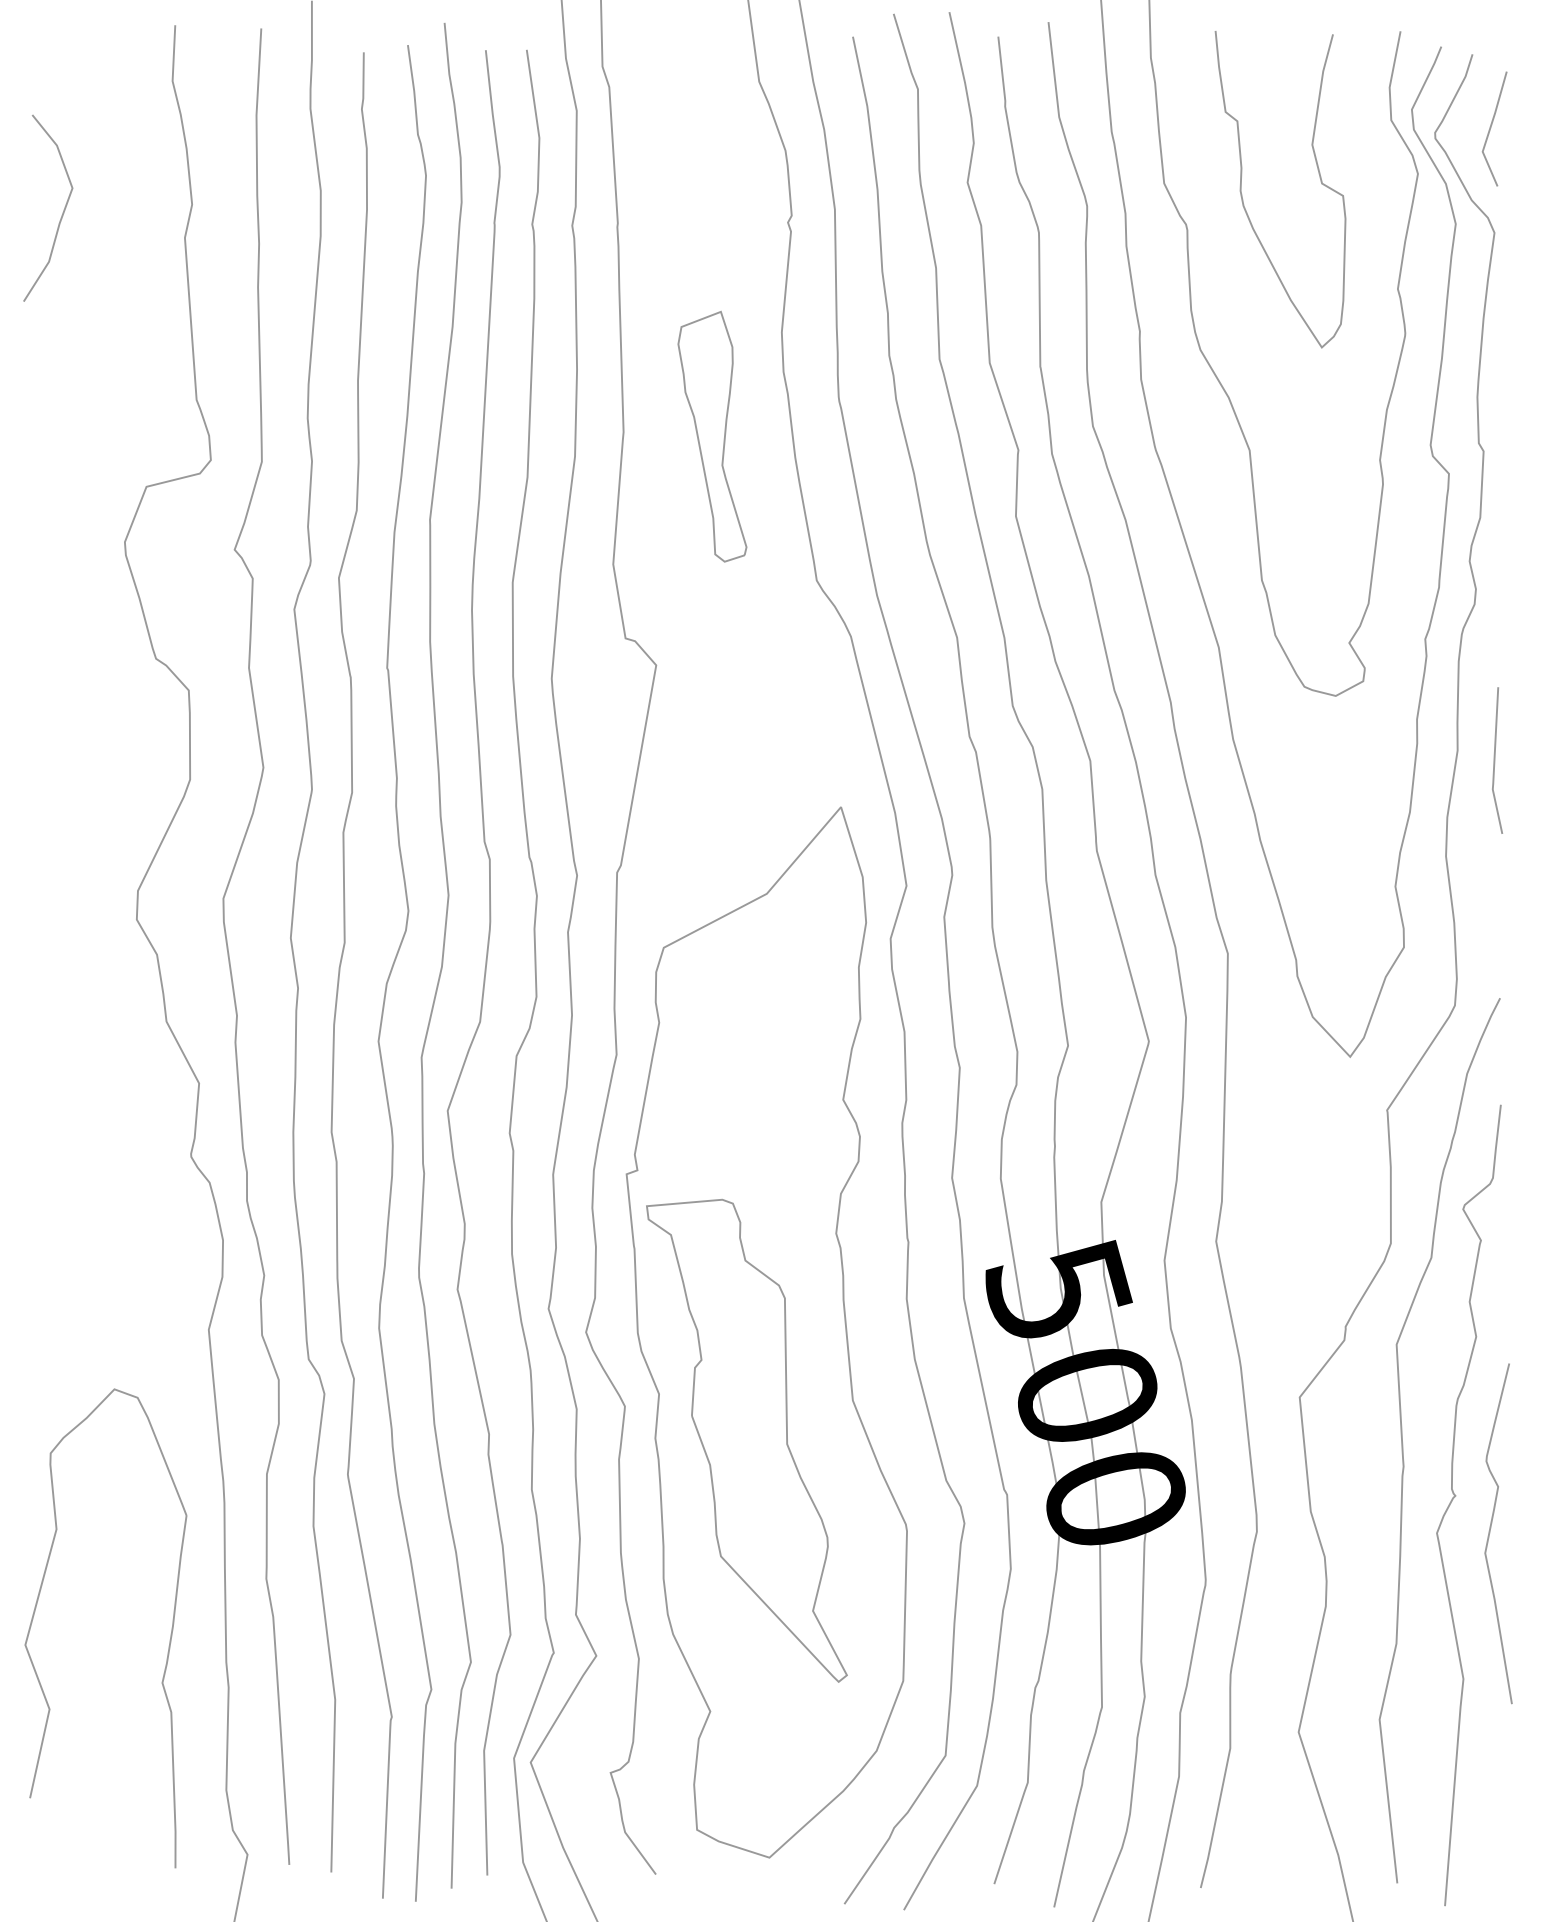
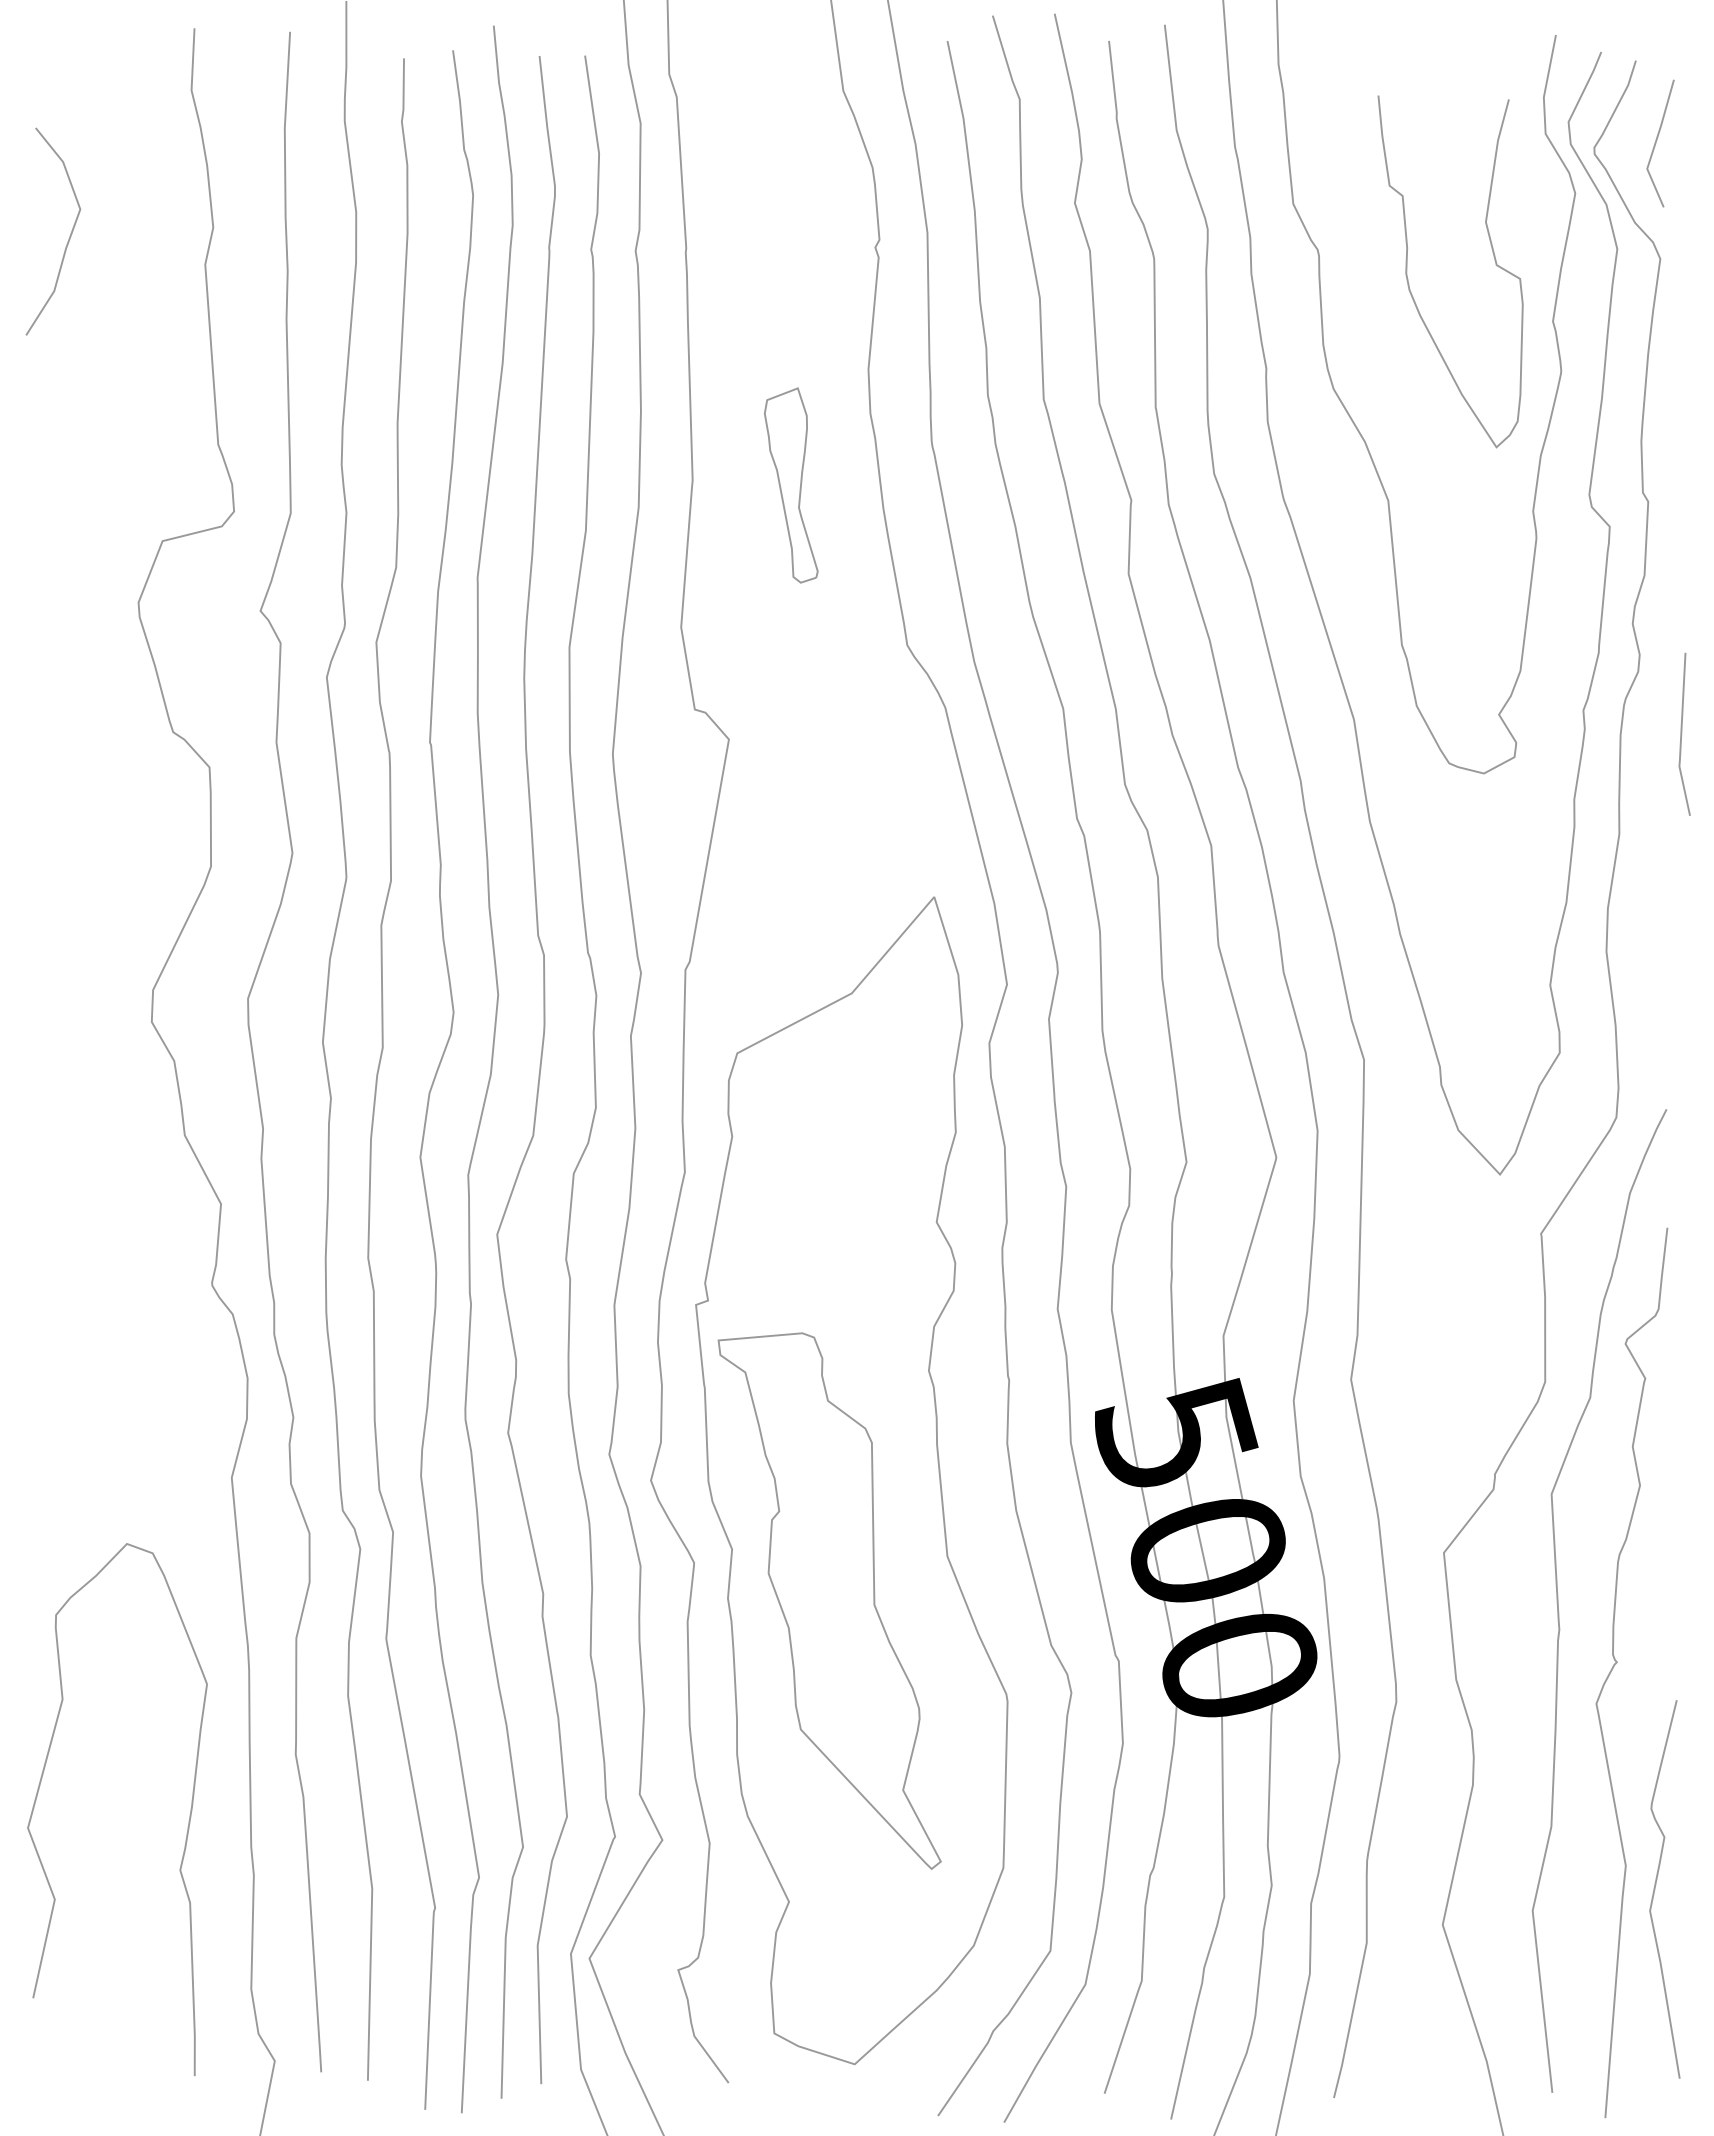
curve: (1242, 196) -> (1408, 279), moved
part: (711, 436) -> (790, 485), size x0.7
line: (1495, 758) -> (1682, 732), moved
curve: (1490, 1533) -> (1655, 1889), moved

